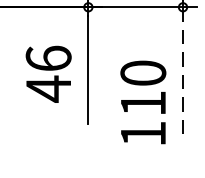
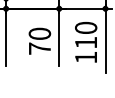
line: (182, 72) -> (105, 40), dashed -> solid
text: (47, 74) -> (39, 41), 46 -> 70
text: (144, 102) -> (86, 42), moved

